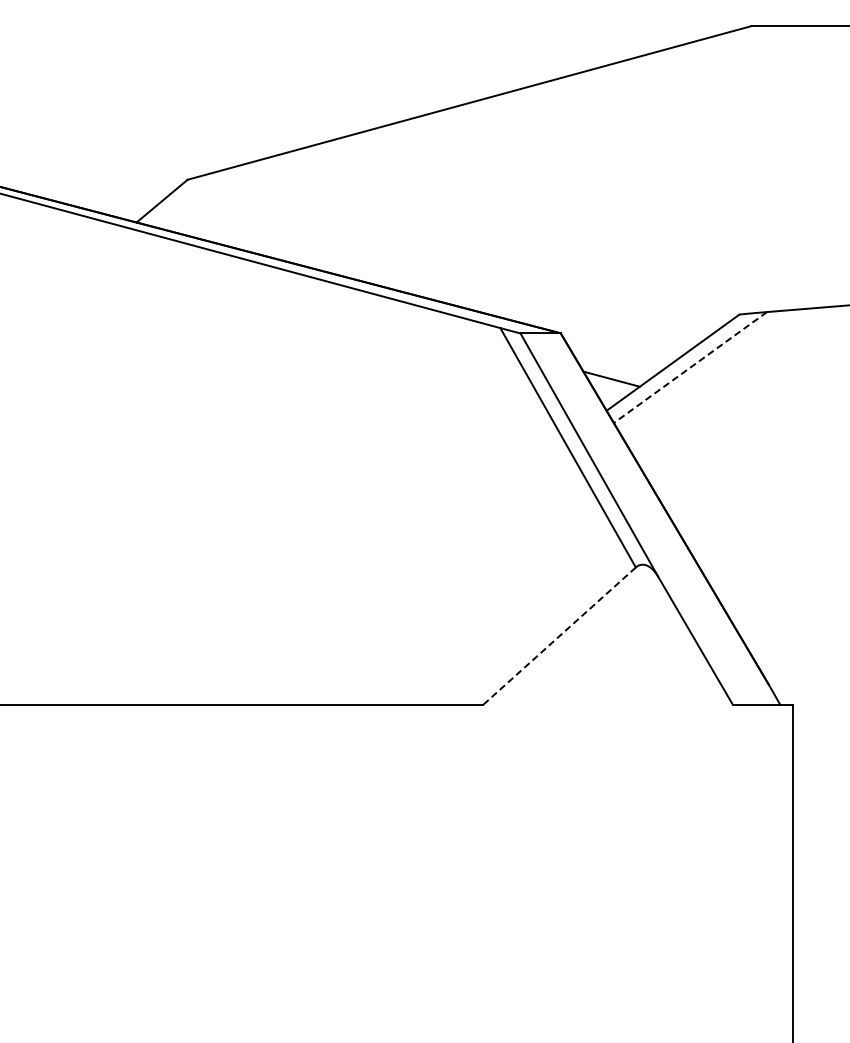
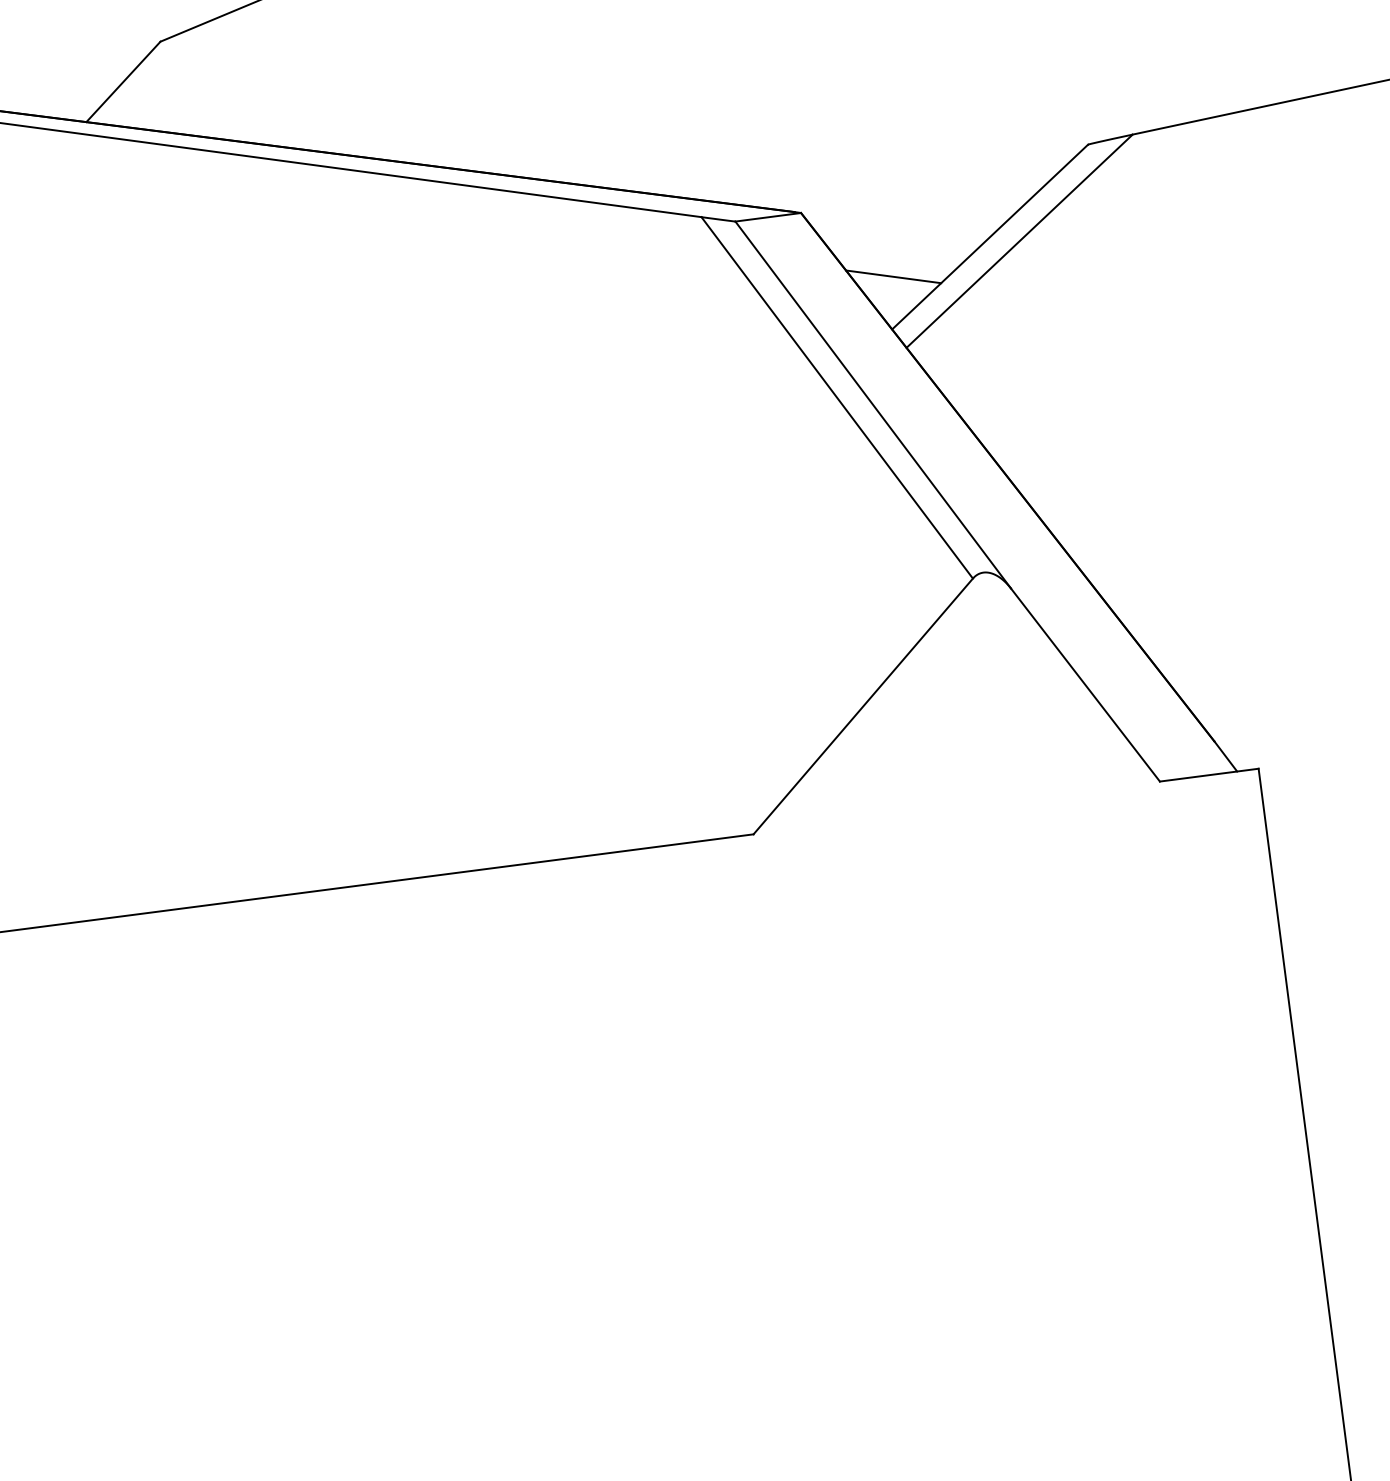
line: (690, 367) -> (1019, 241), dashed -> solid
line: (559, 636) -> (863, 707), dashed -> solid

